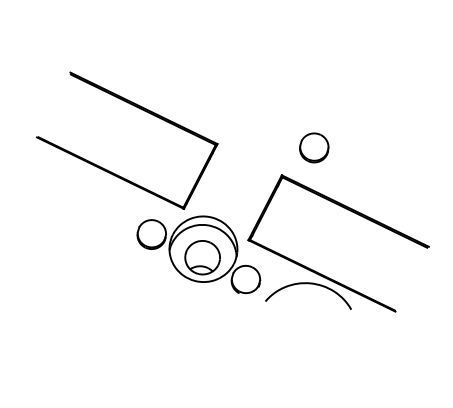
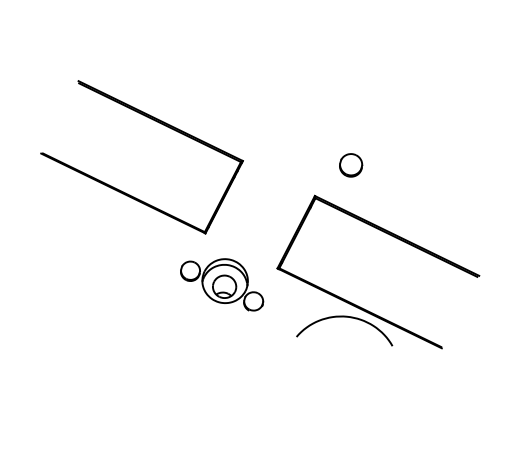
part: (313, 148) -> (350, 165), size x0.7
part: (198, 254) -> (221, 284), size x0.6

